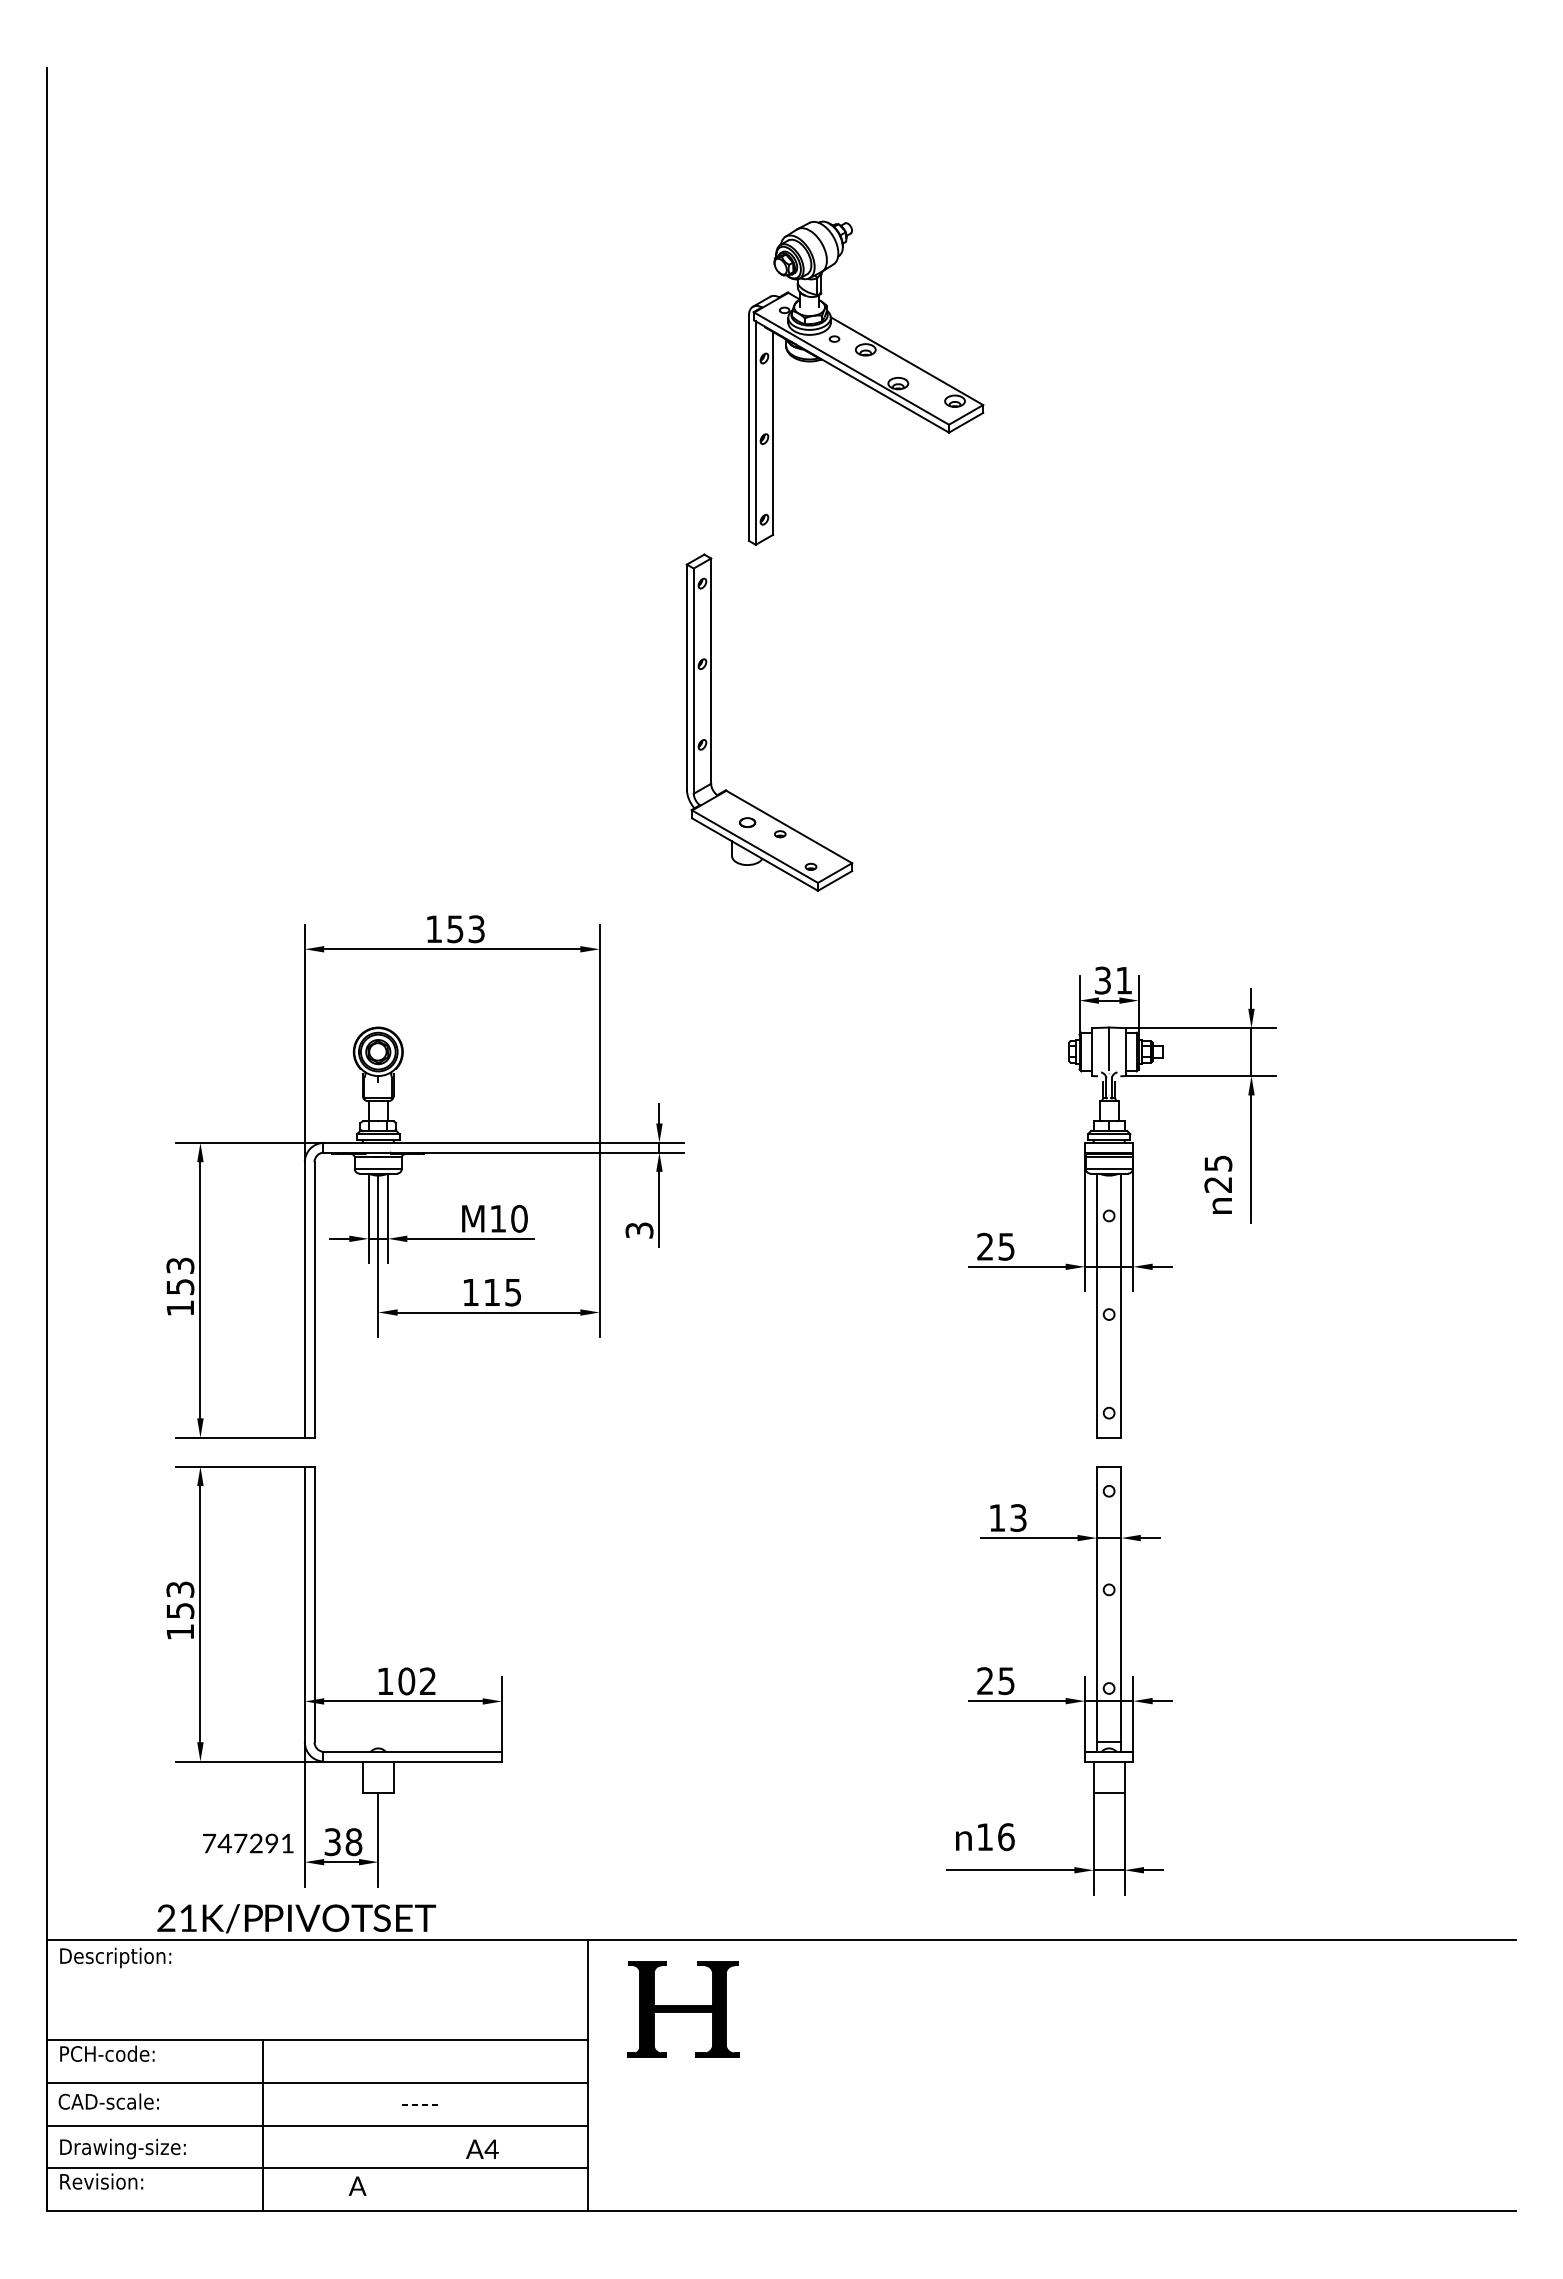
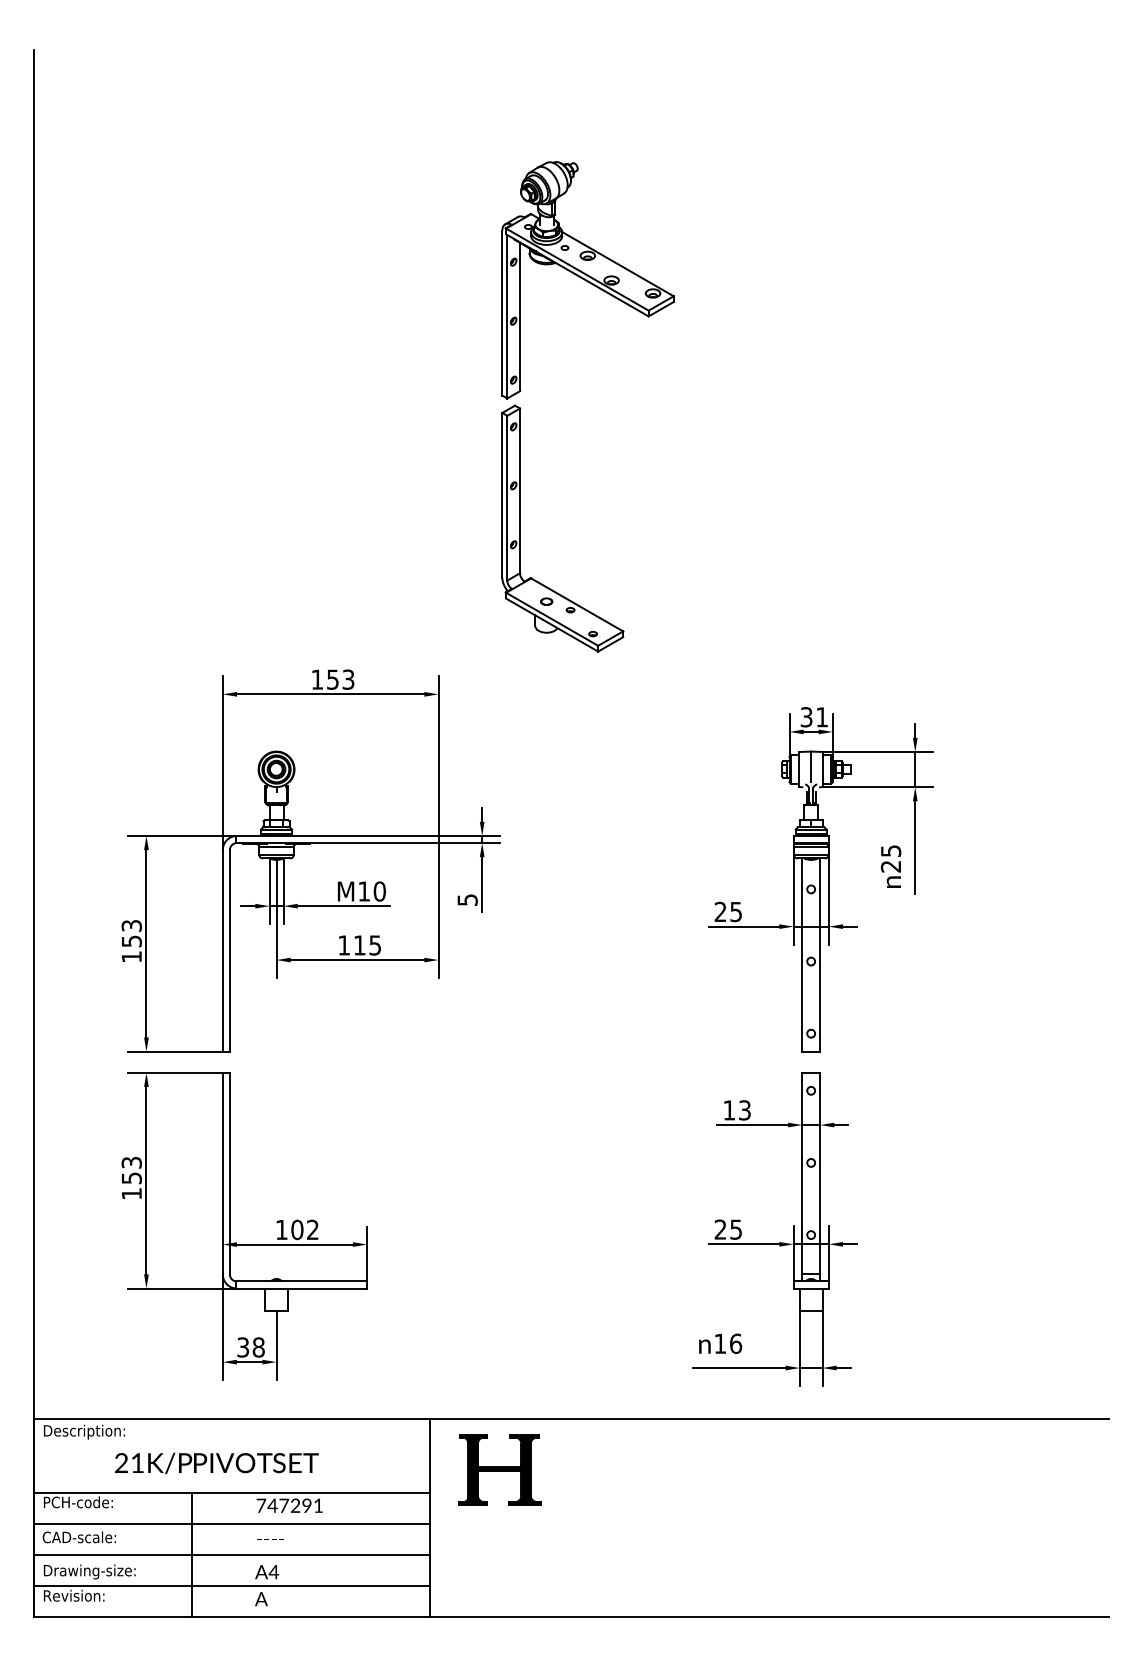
part: (866, 382) -> (588, 279), moved
text: (638, 1229) -> (466, 899), 3 -> 5
text: (248, 1843) -> (289, 1505), moved
text: (296, 1918) -> (216, 1463), moved
text: (419, 2104) -> (270, 1539), moved
text: (482, 2148) -> (267, 1571), moved

